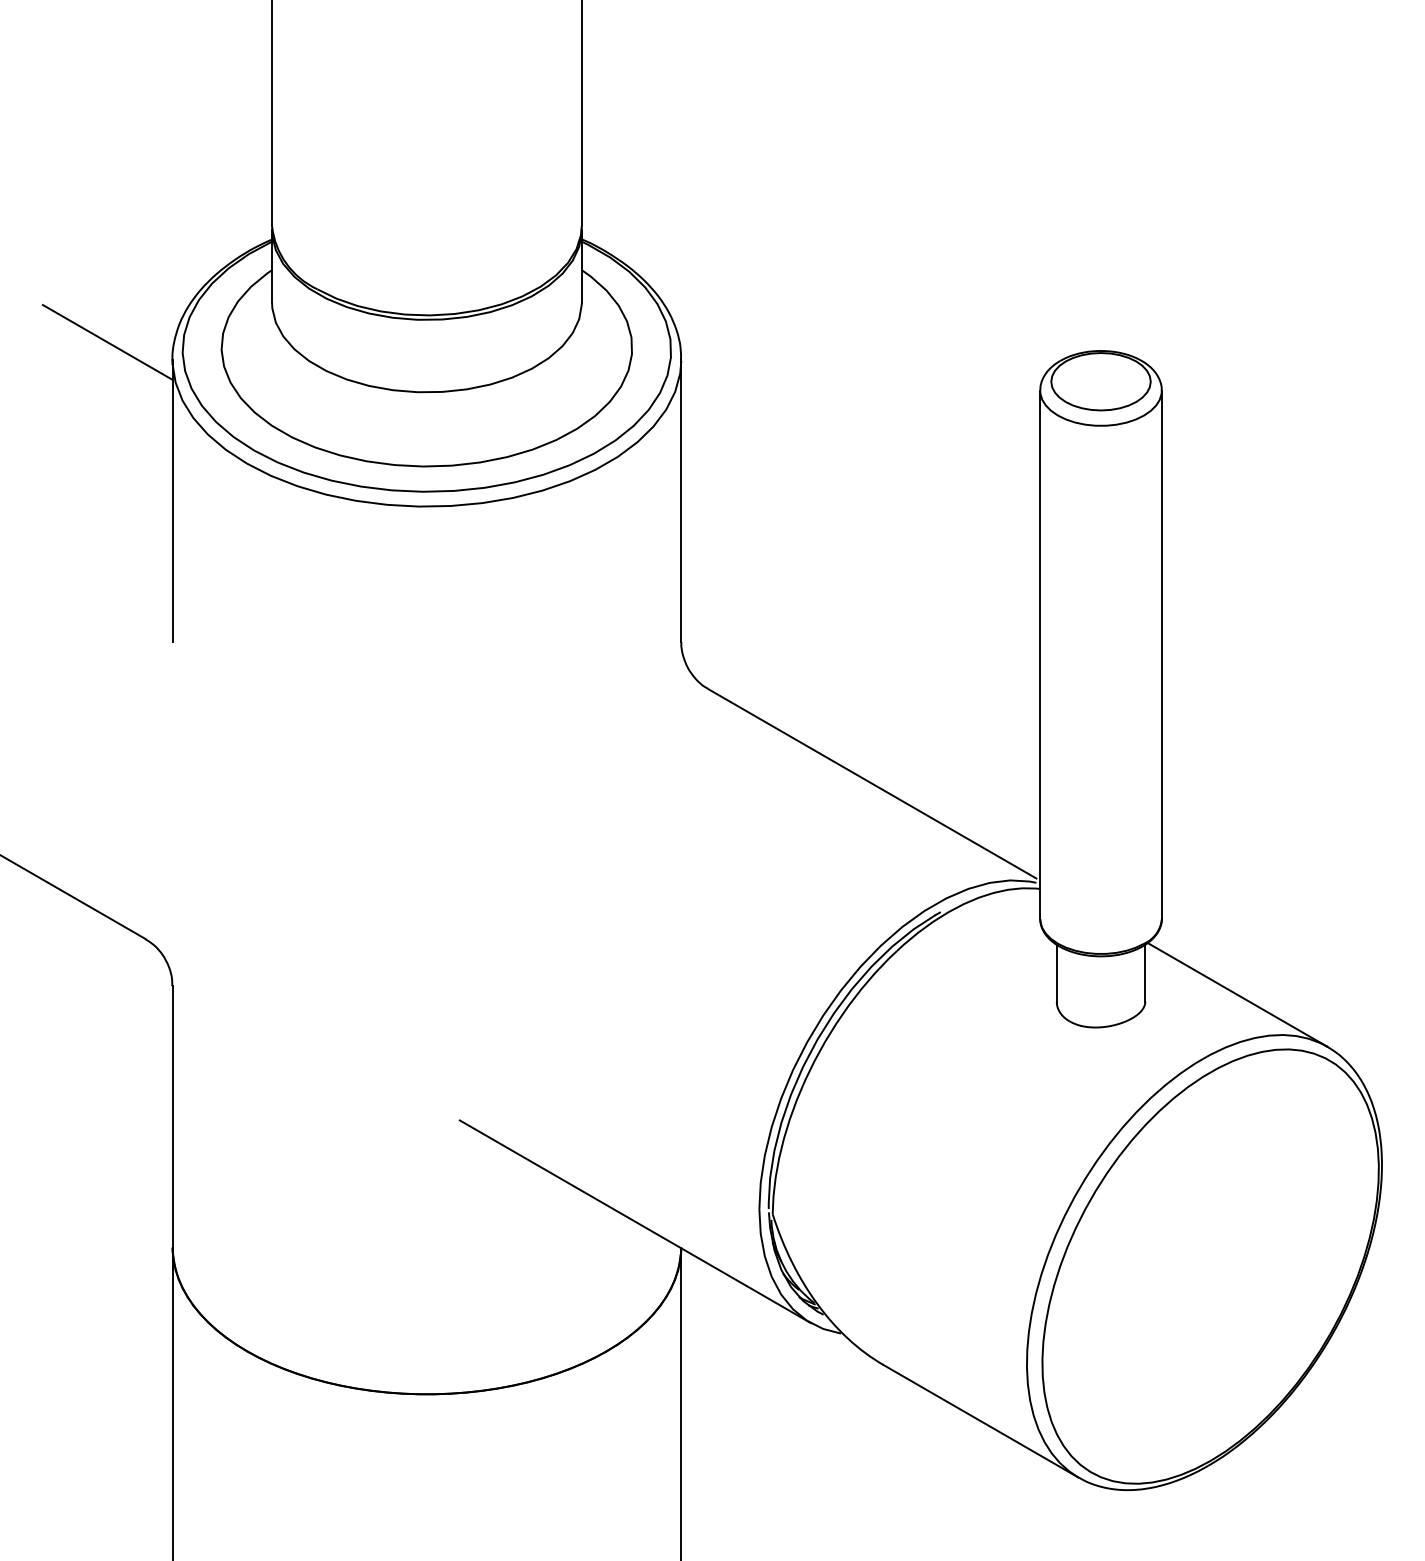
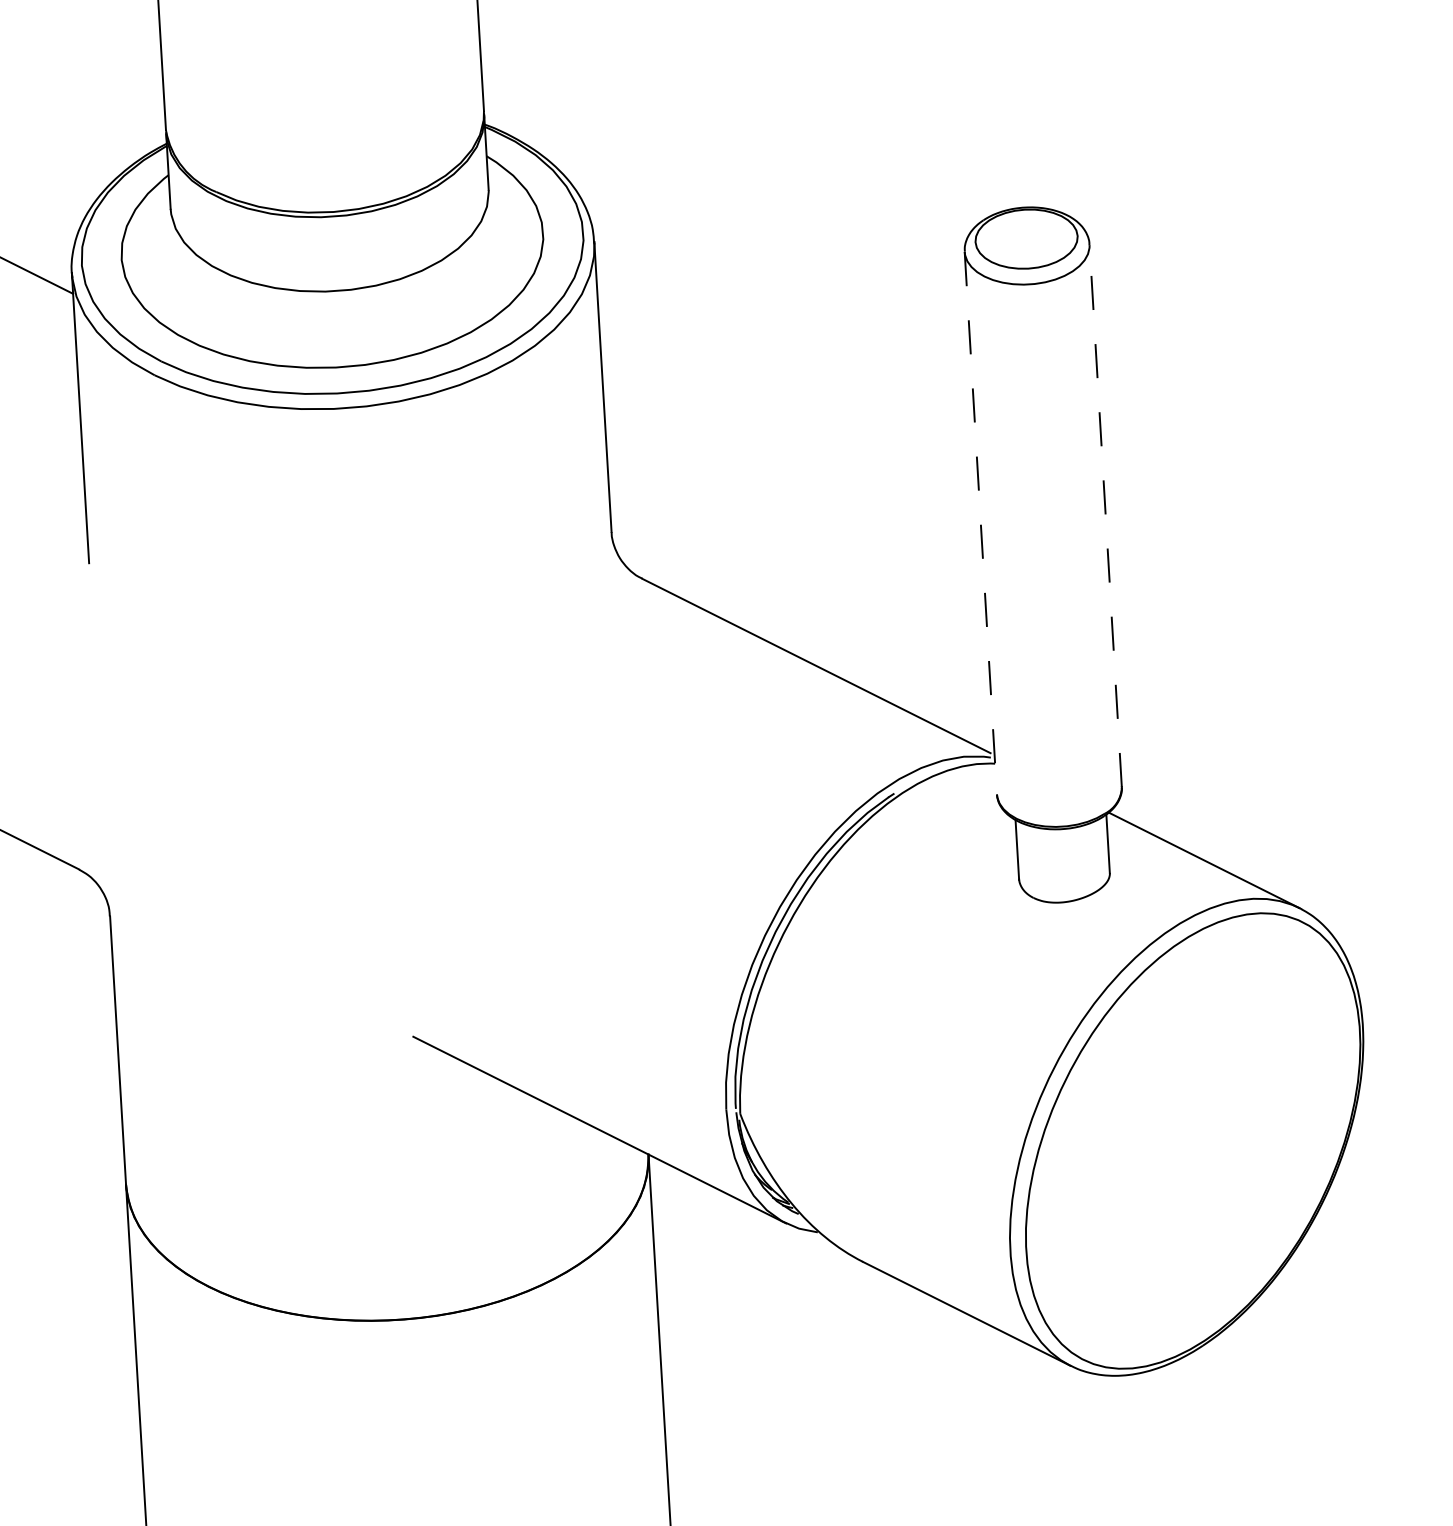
line: (1161, 654) -> (1105, 515), solid -> dashed
line: (1040, 655) -> (981, 523), solid -> dashed

